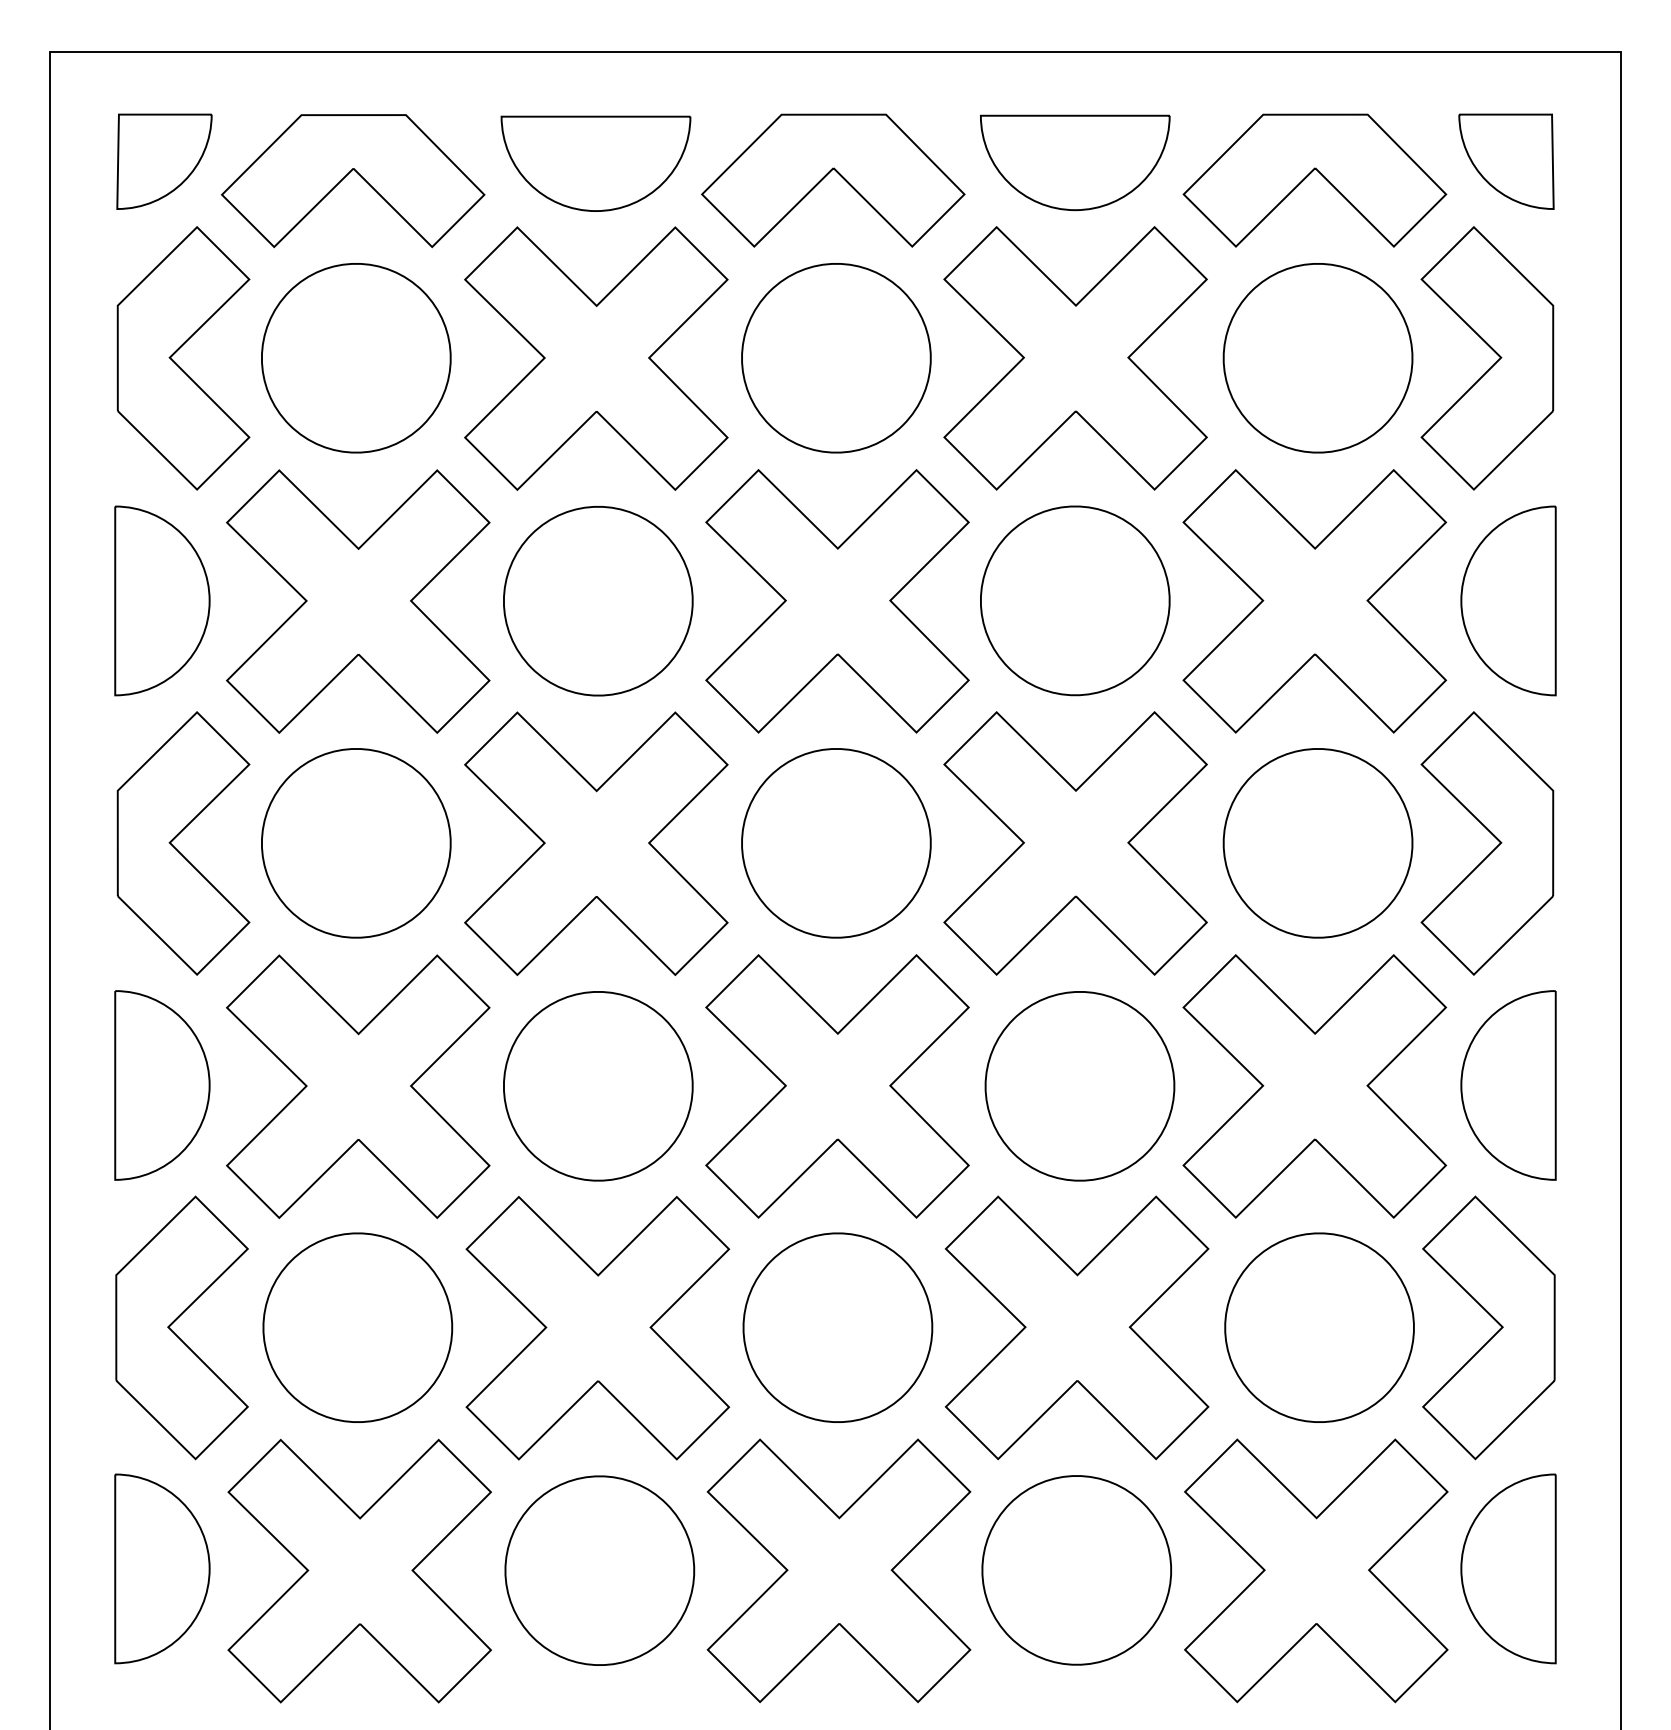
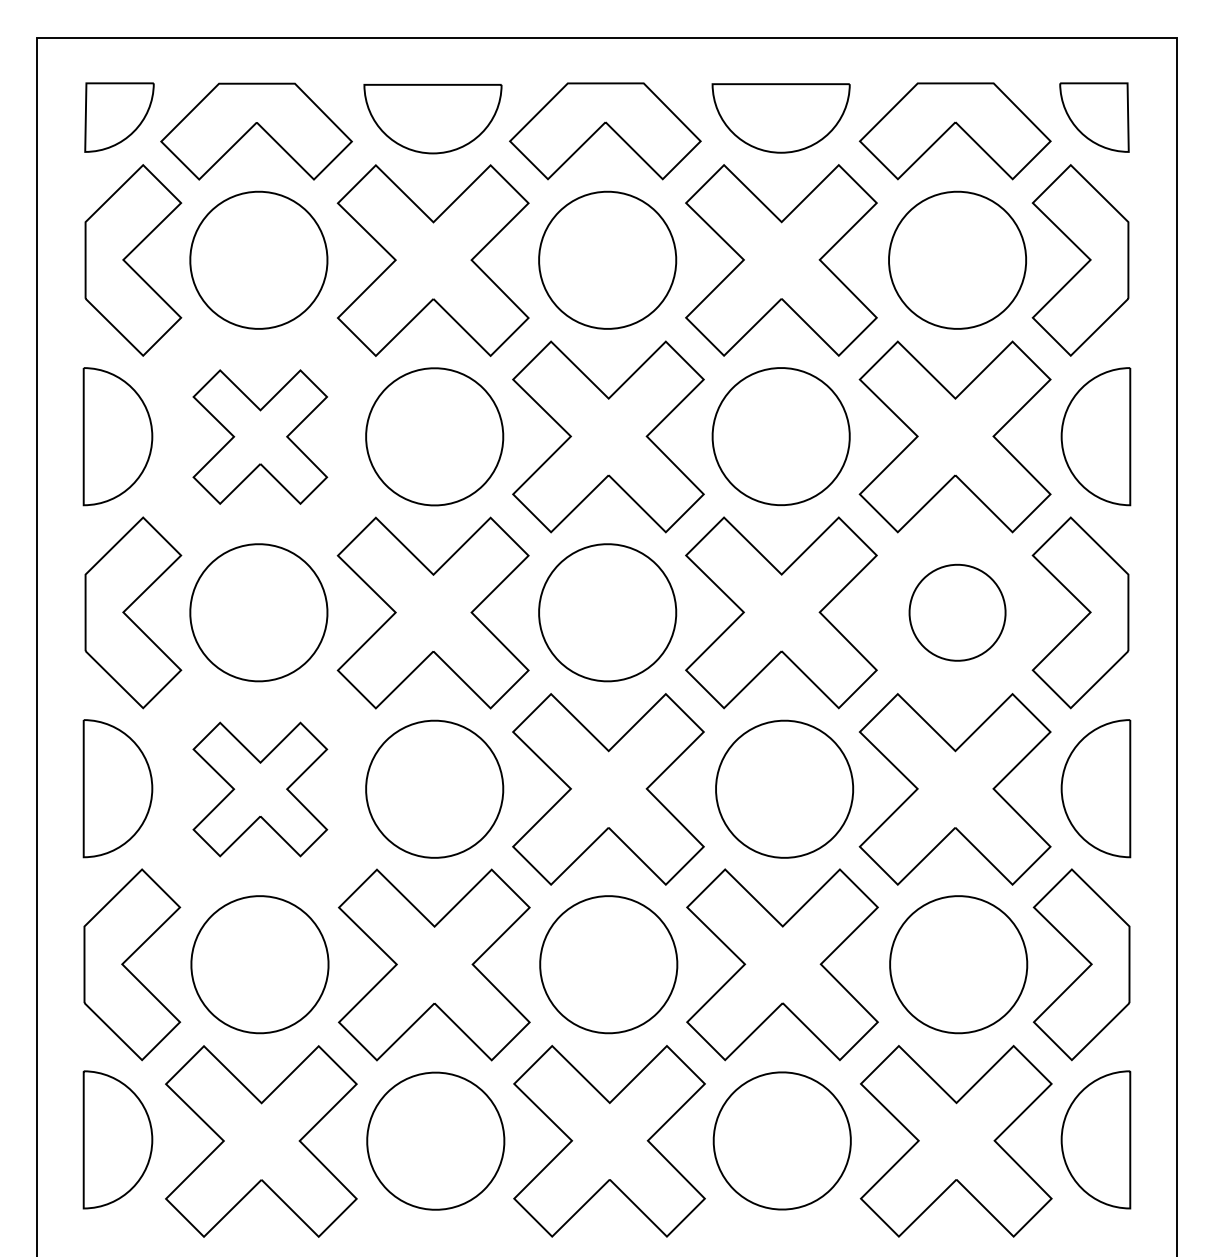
part: (358, 601) -> (260, 437), size x0.7
part: (1317, 843) -> (957, 612), size x0.7
part: (358, 1086) -> (260, 789), size x0.7

